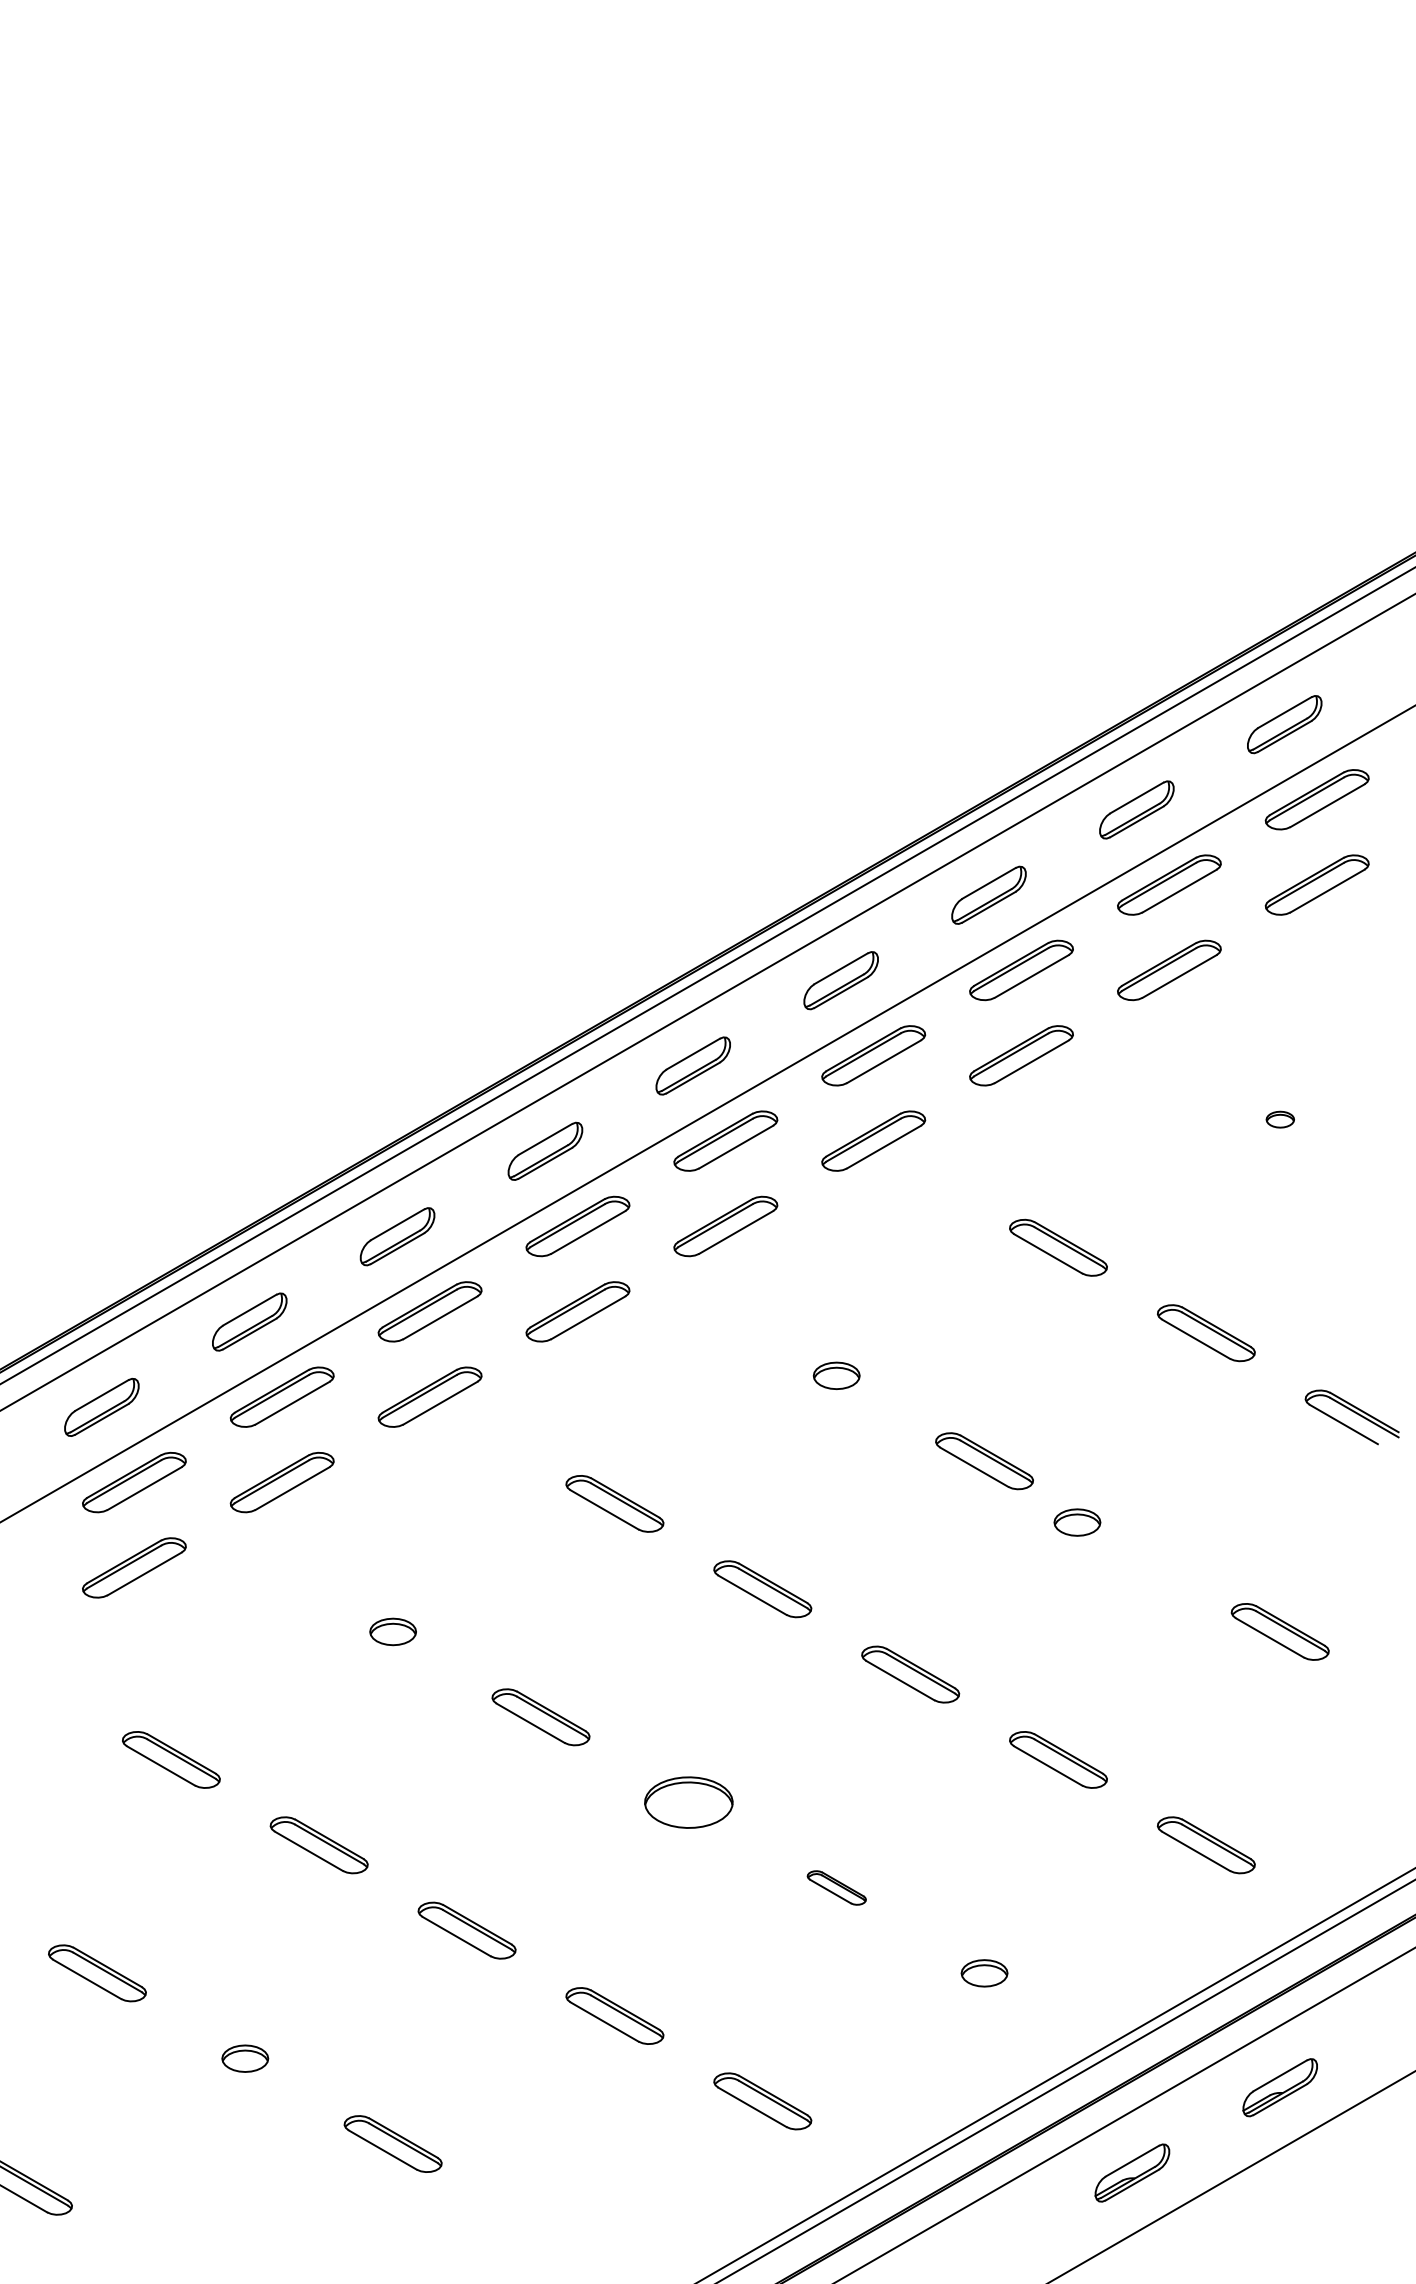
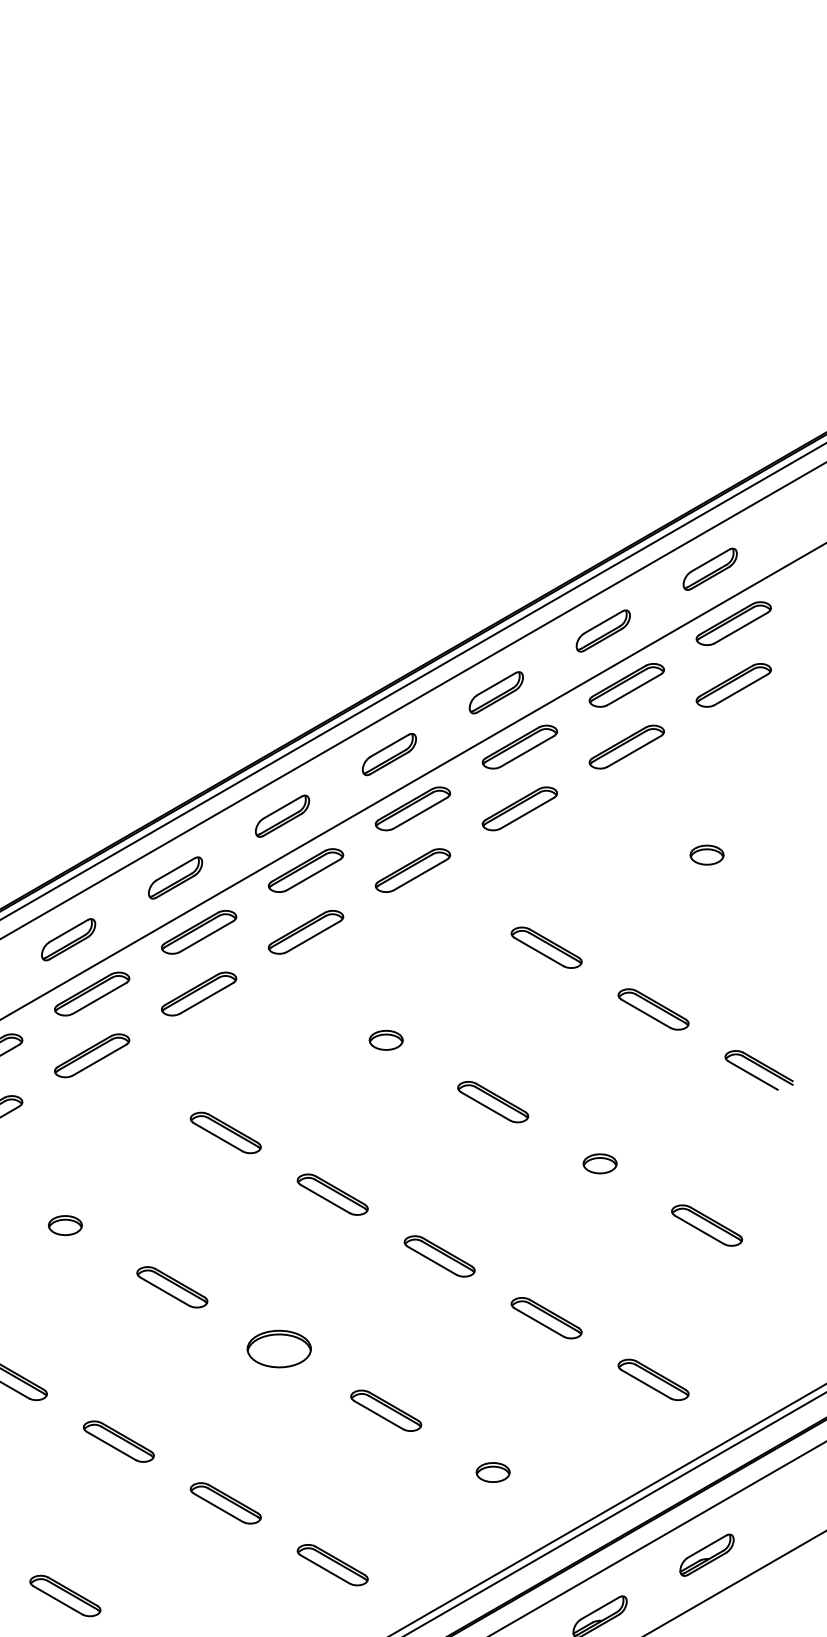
part: (1280, 1119) -> (707, 854), size x1.67
part: (1077, 1522) -> (600, 1163), moved
part: (836, 1887) -> (386, 1410), size x1.67

